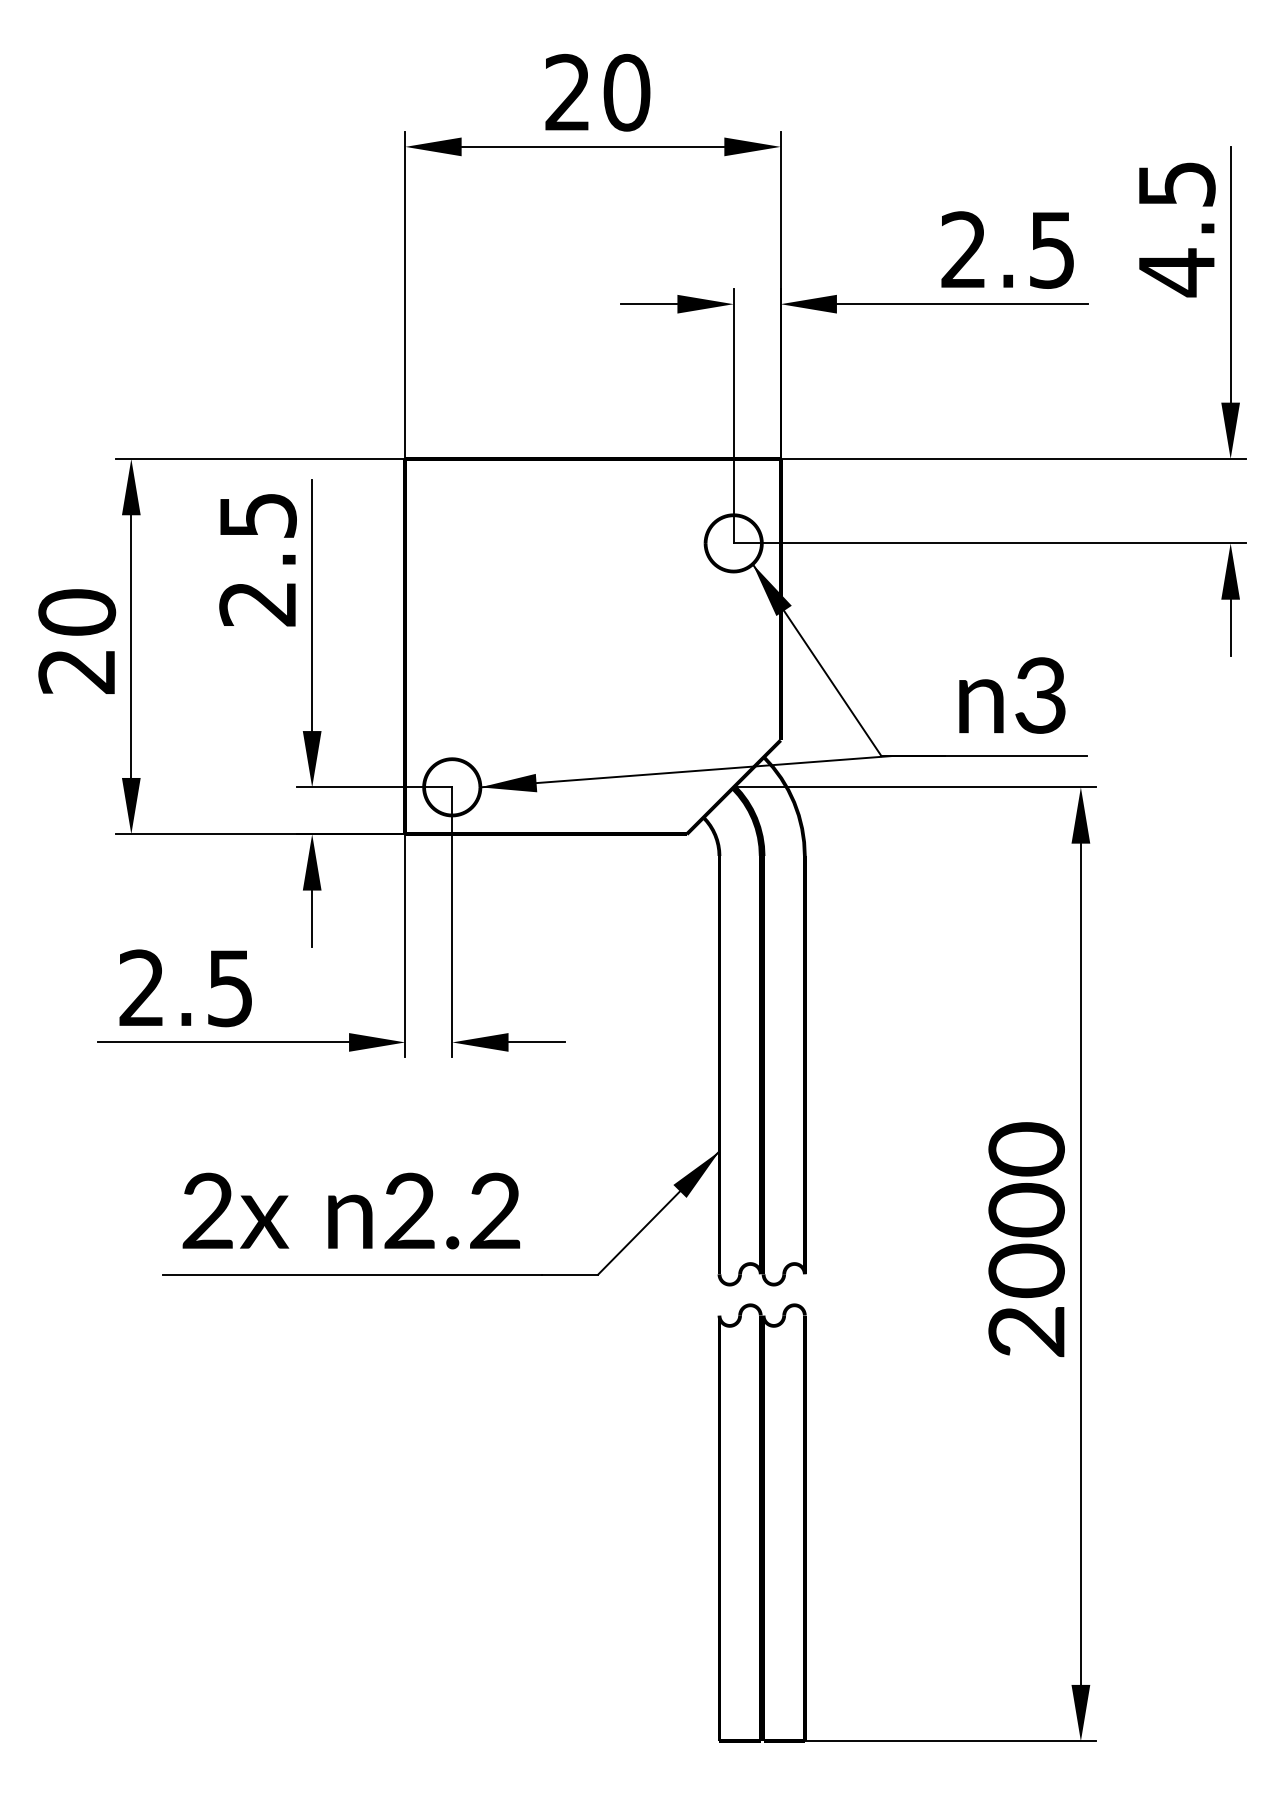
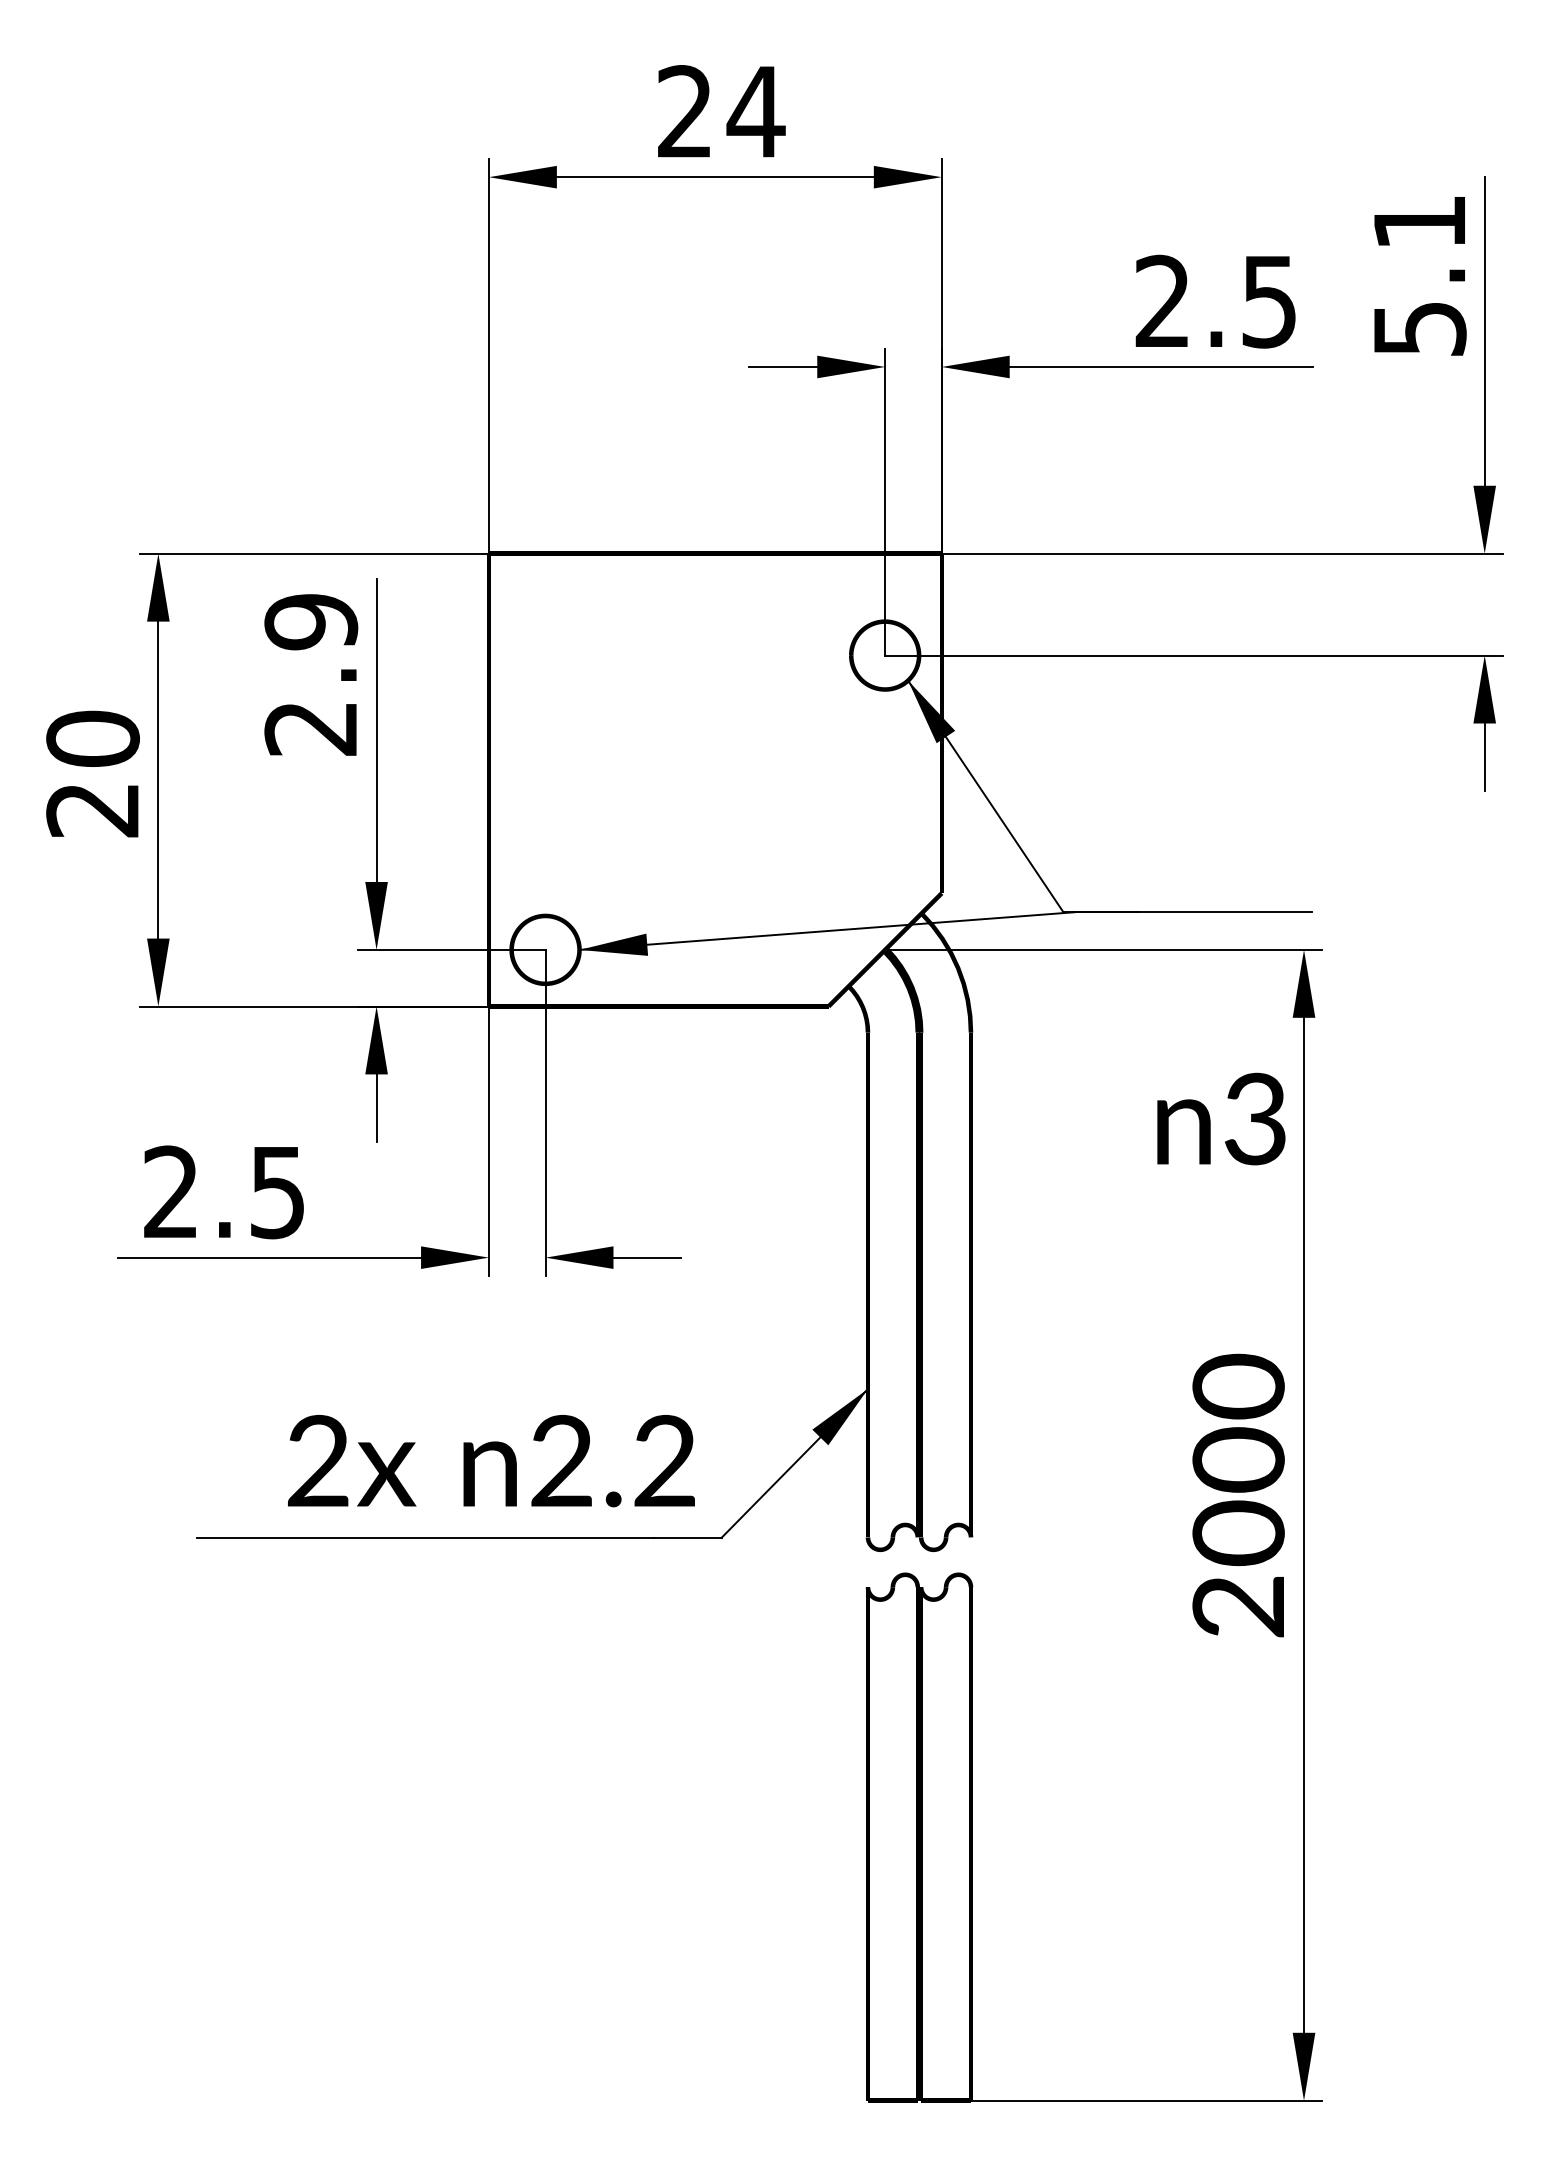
text: (626, 92) -> (755, 111), 20 -> 24
text: (1177, 229) -> (1420, 276), 4.5 -> 5.1
text: (257, 515) -> (310, 621), 2.5 -> 2.9
text: (1012, 695) -> (1221, 1118), moved
text: (350, 1210) -> (490, 1460), moved

